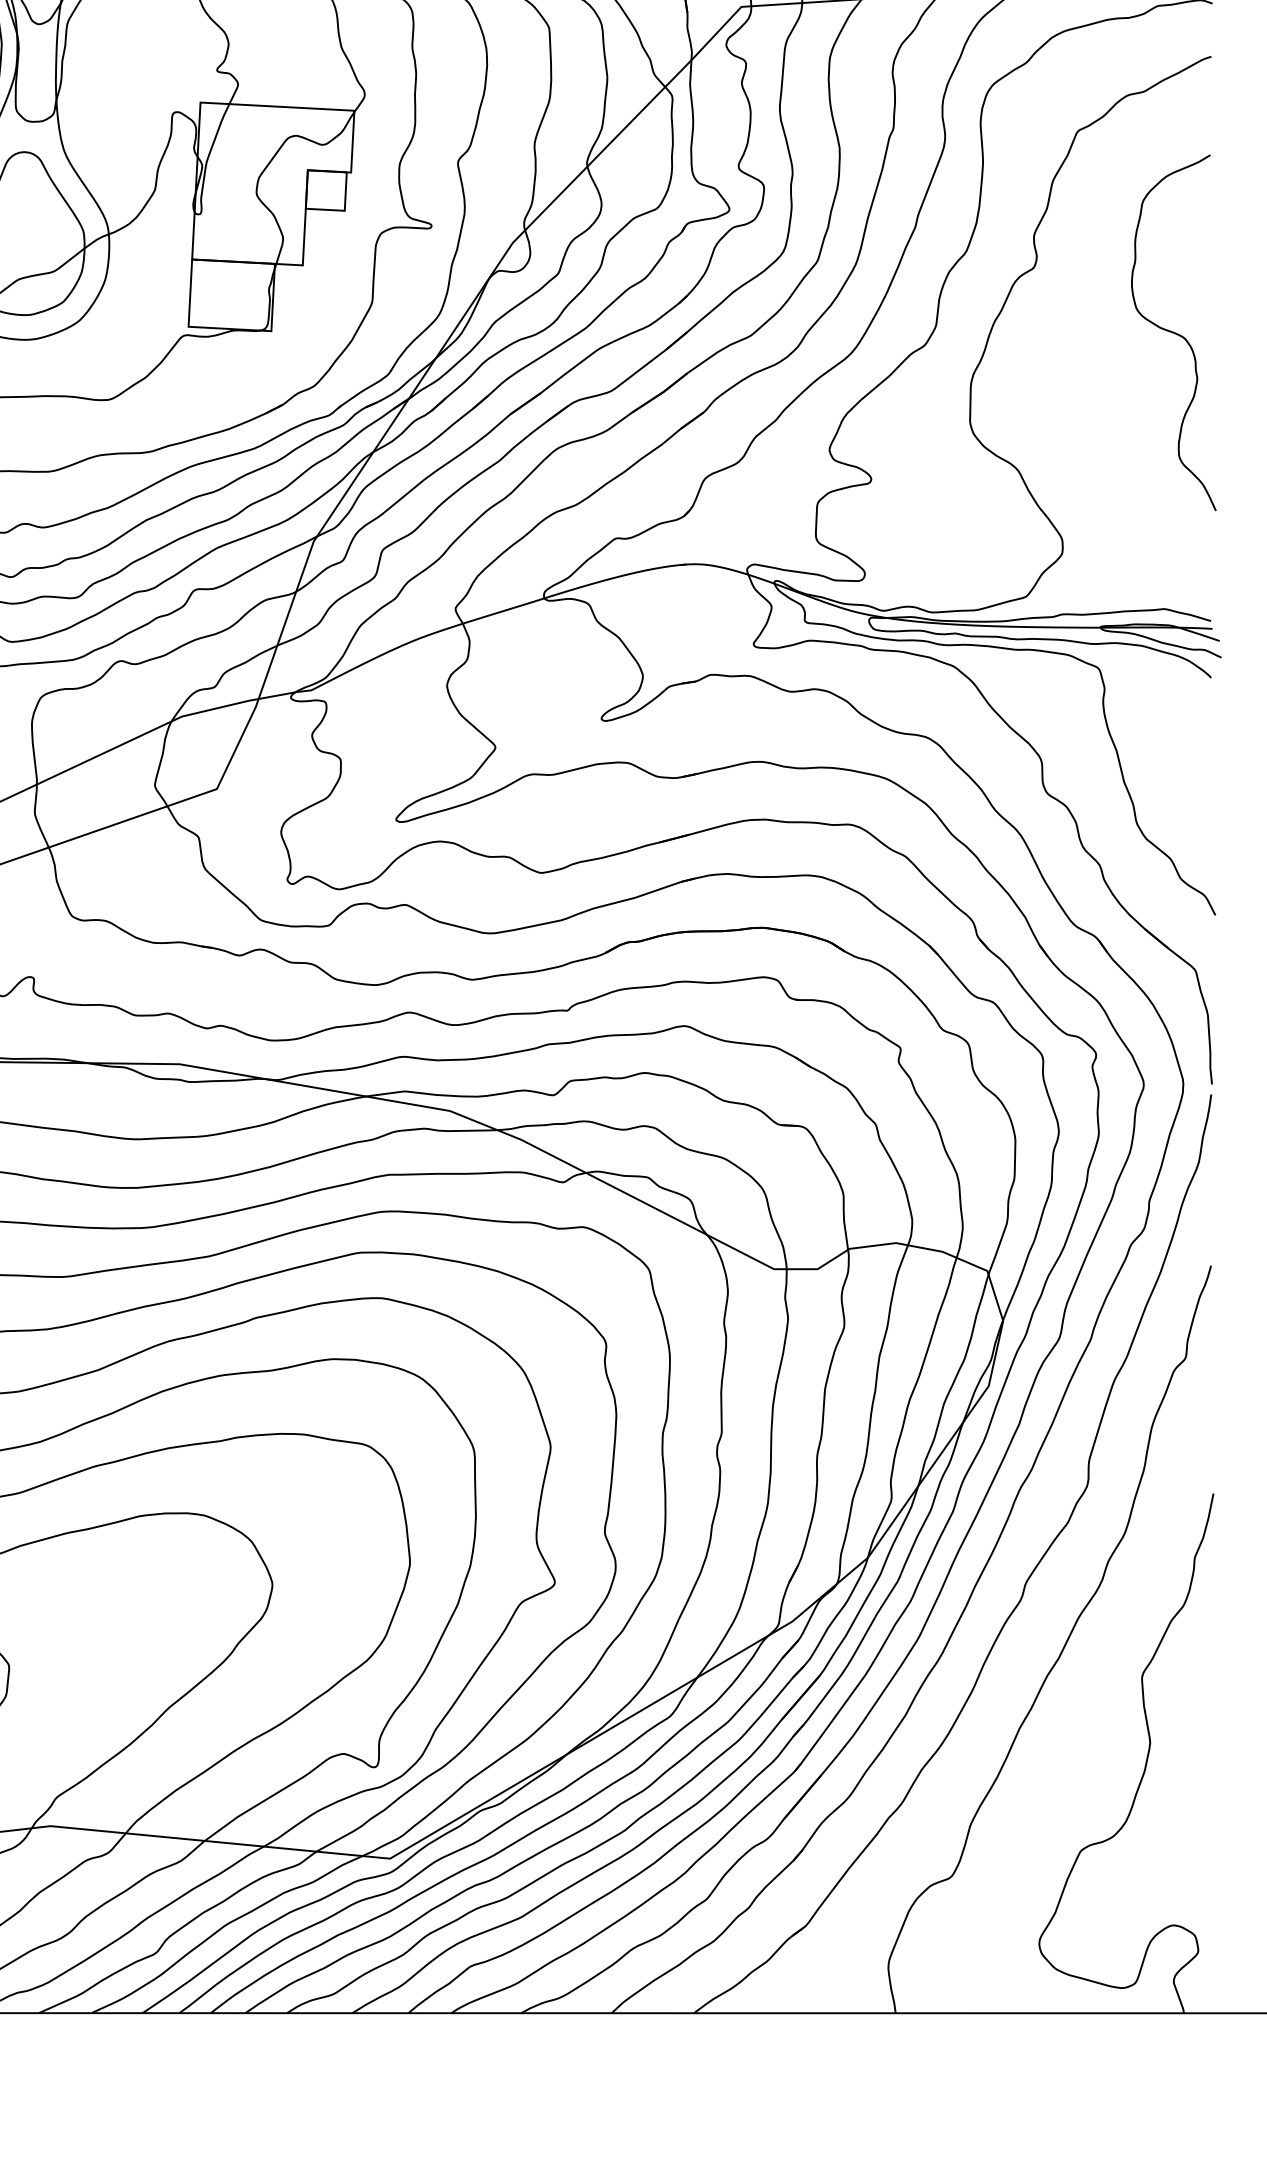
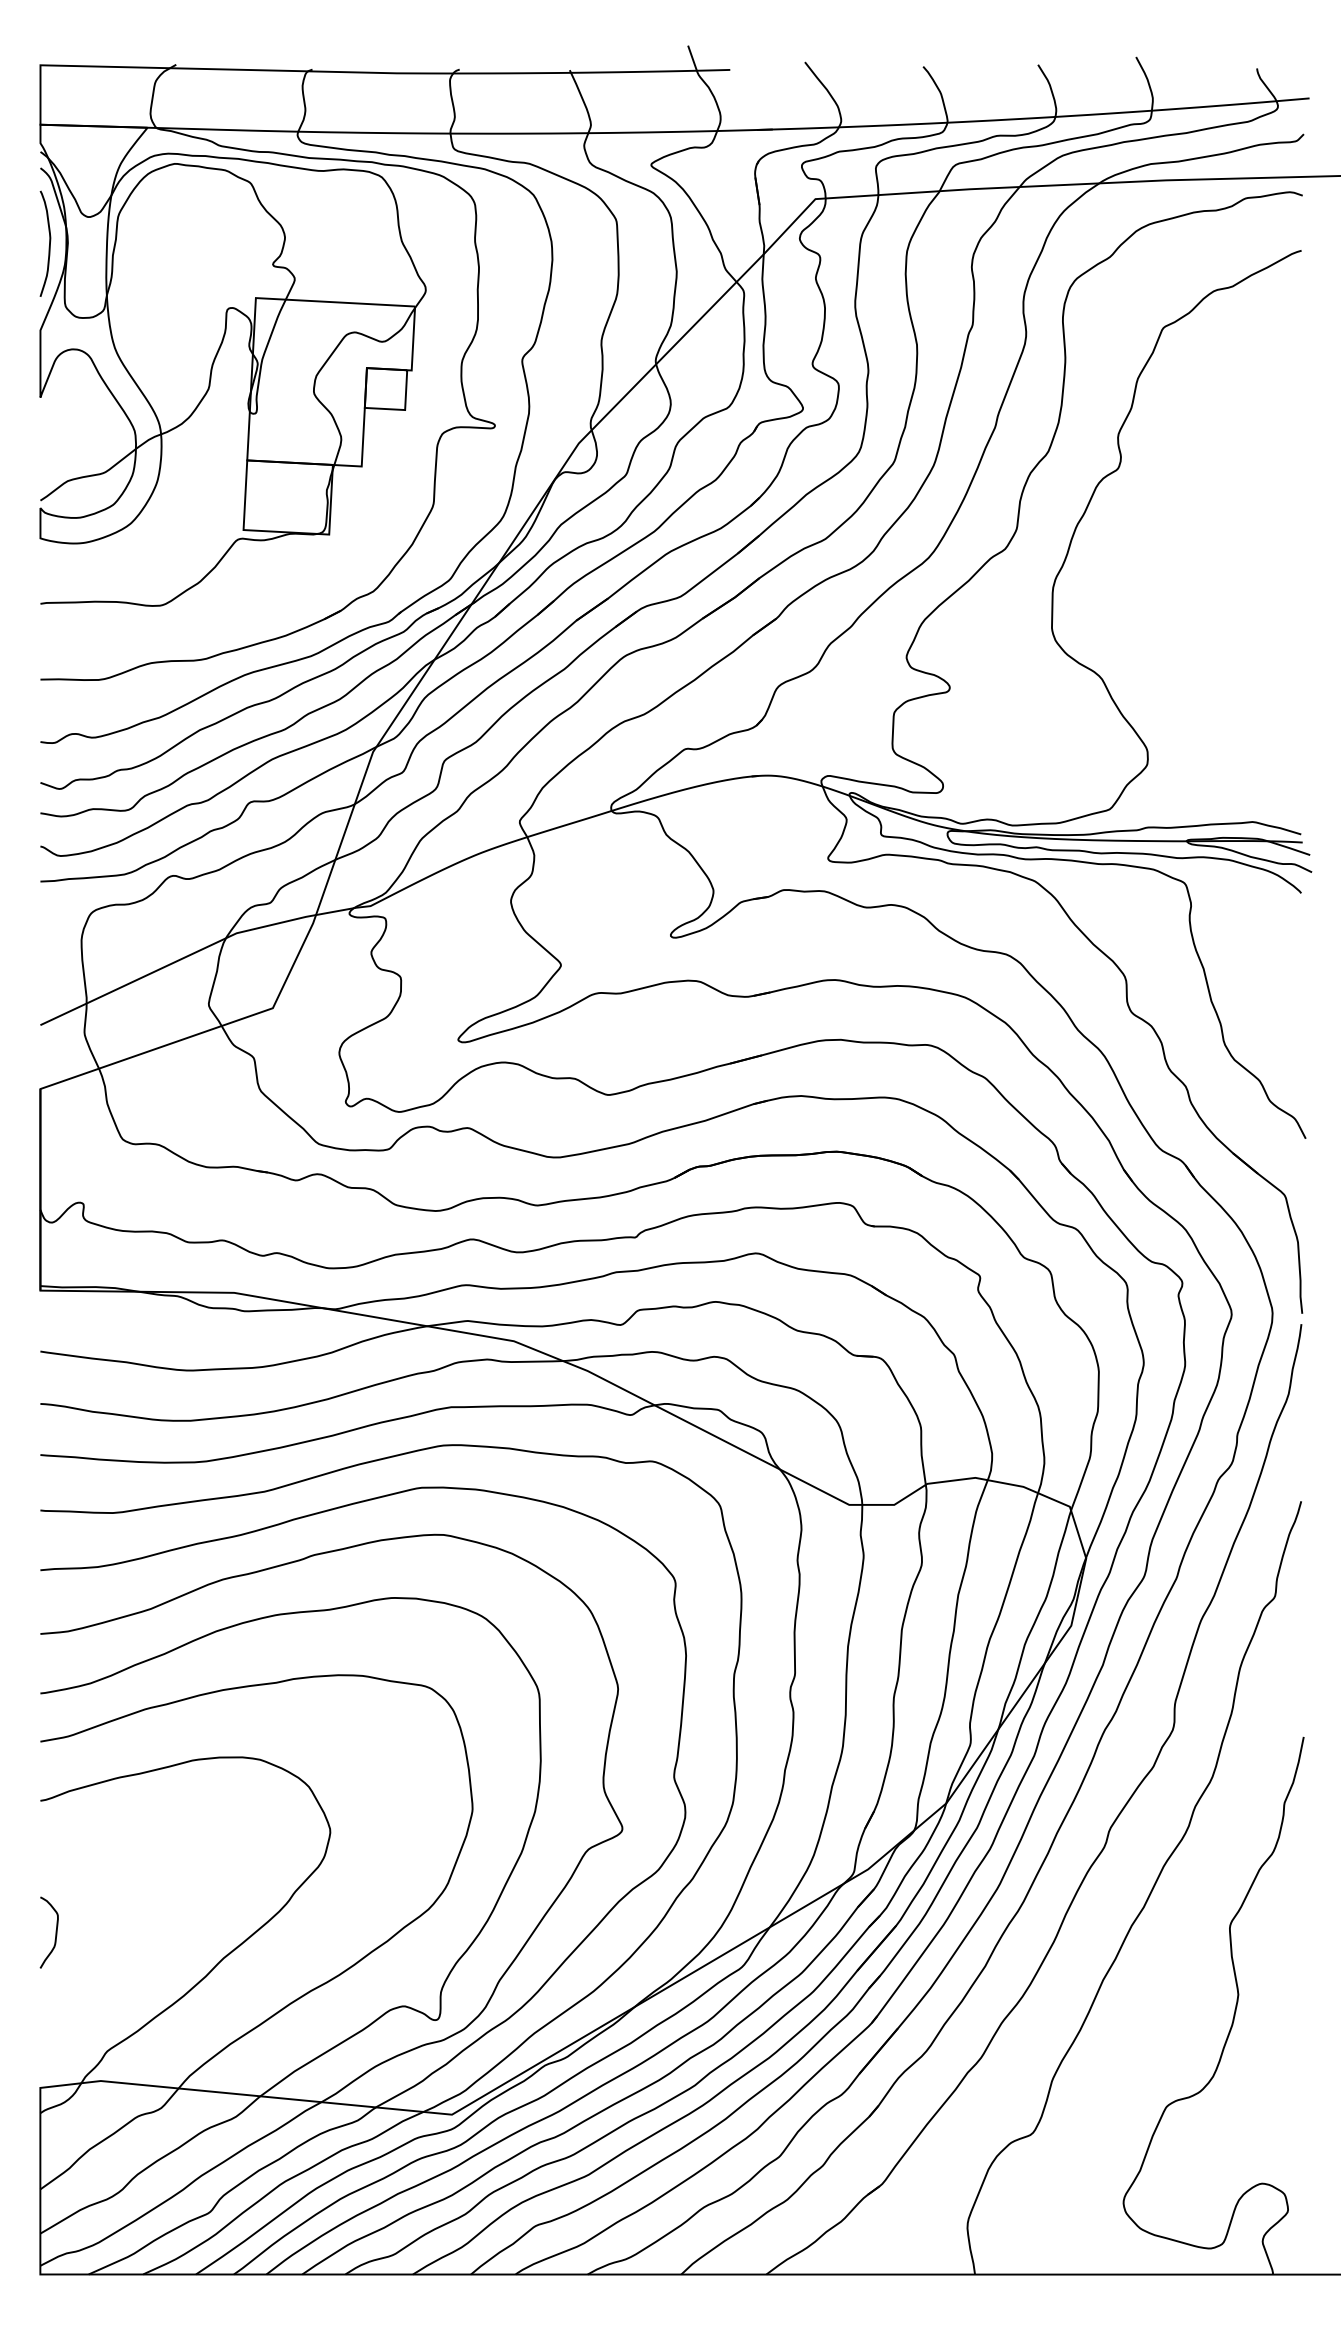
curve: (1173, 332) -> (1262, 535), removed

